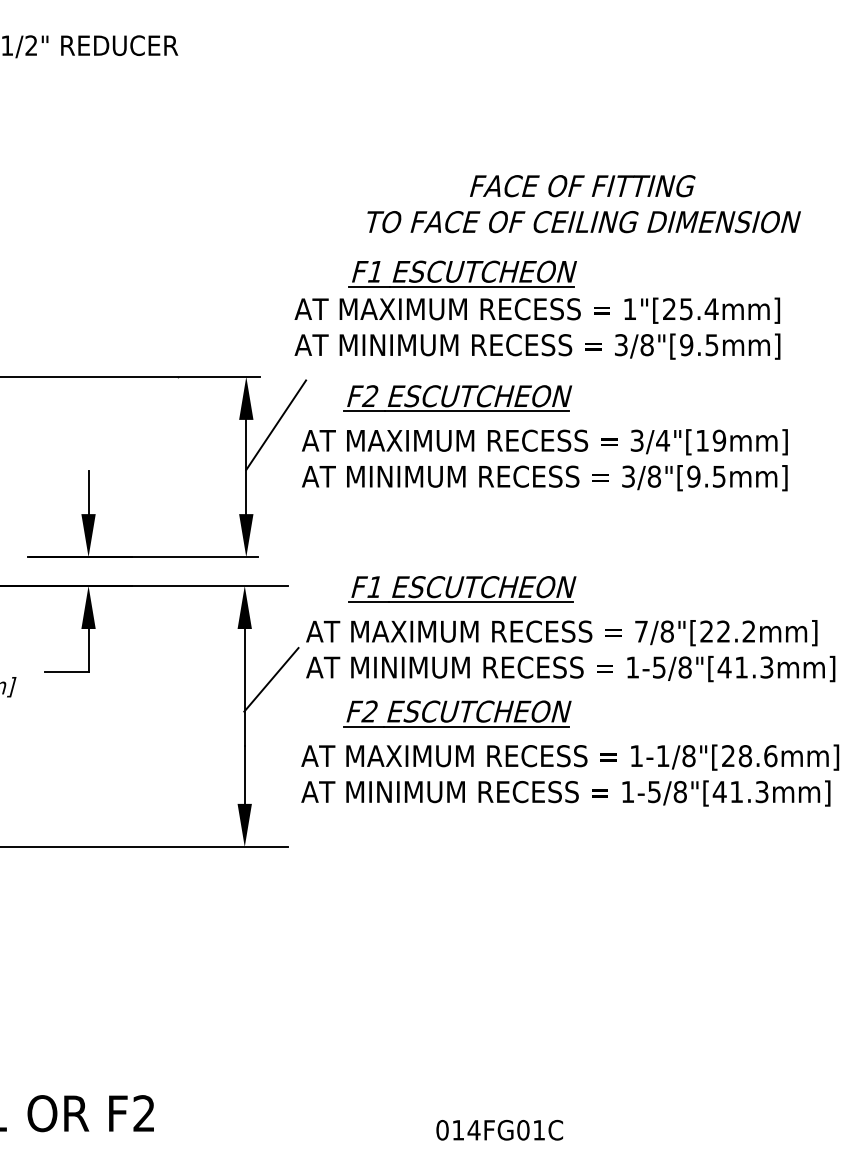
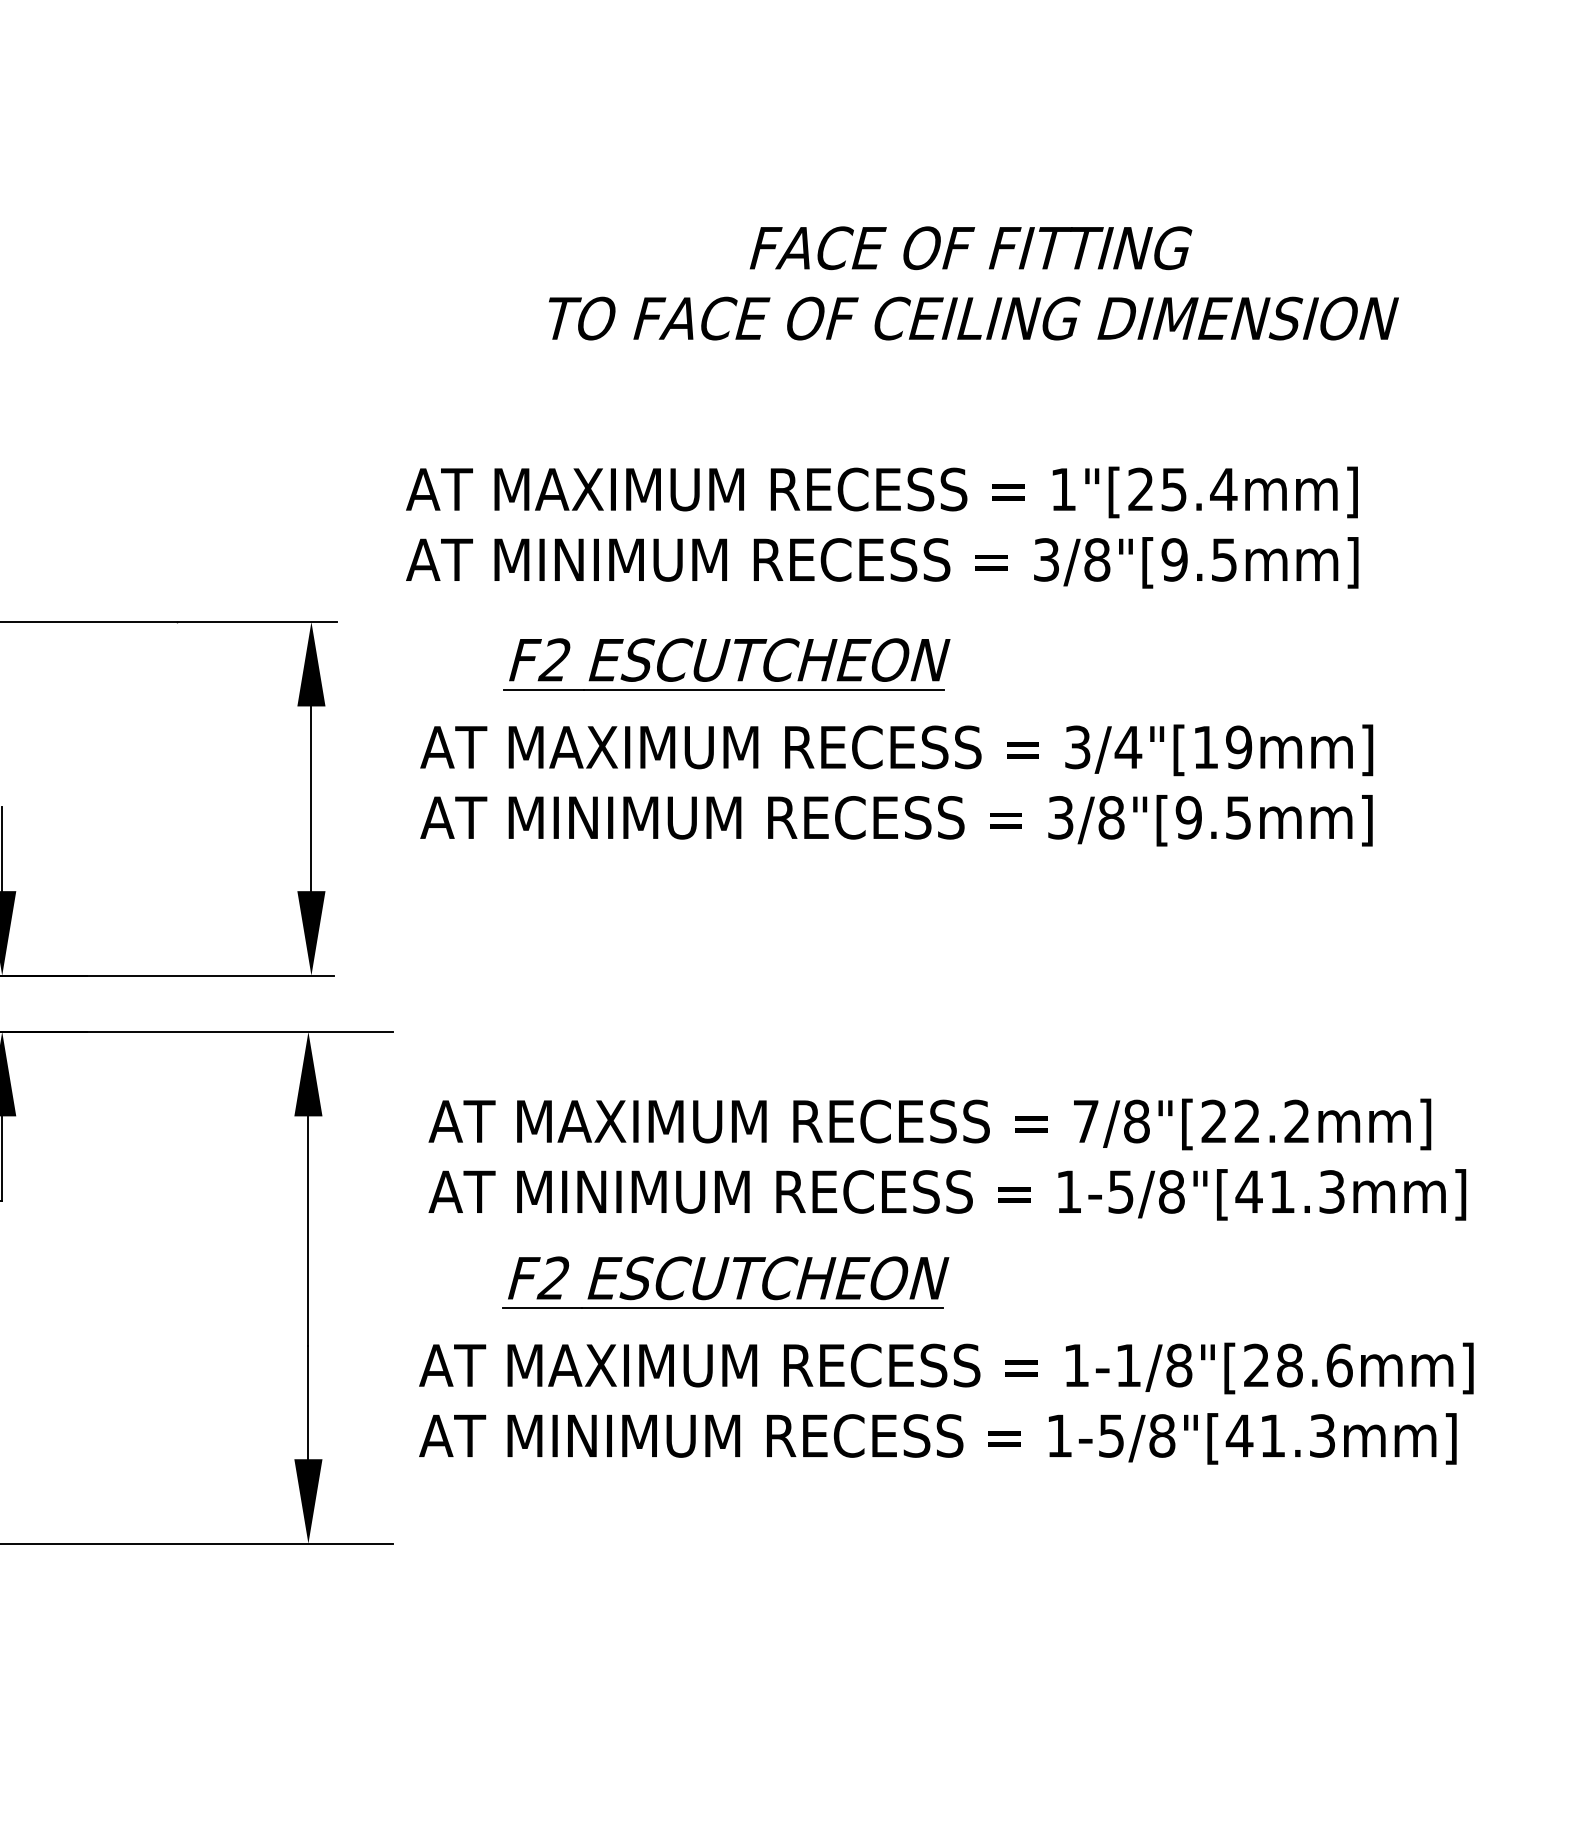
part: (462, 273) -> (735, 419), removed
line: (276, 424) -> (370, 715), removed
part: (462, 589) -> (735, 1038), removed
line: (271, 679) -> (360, 1215), removed

